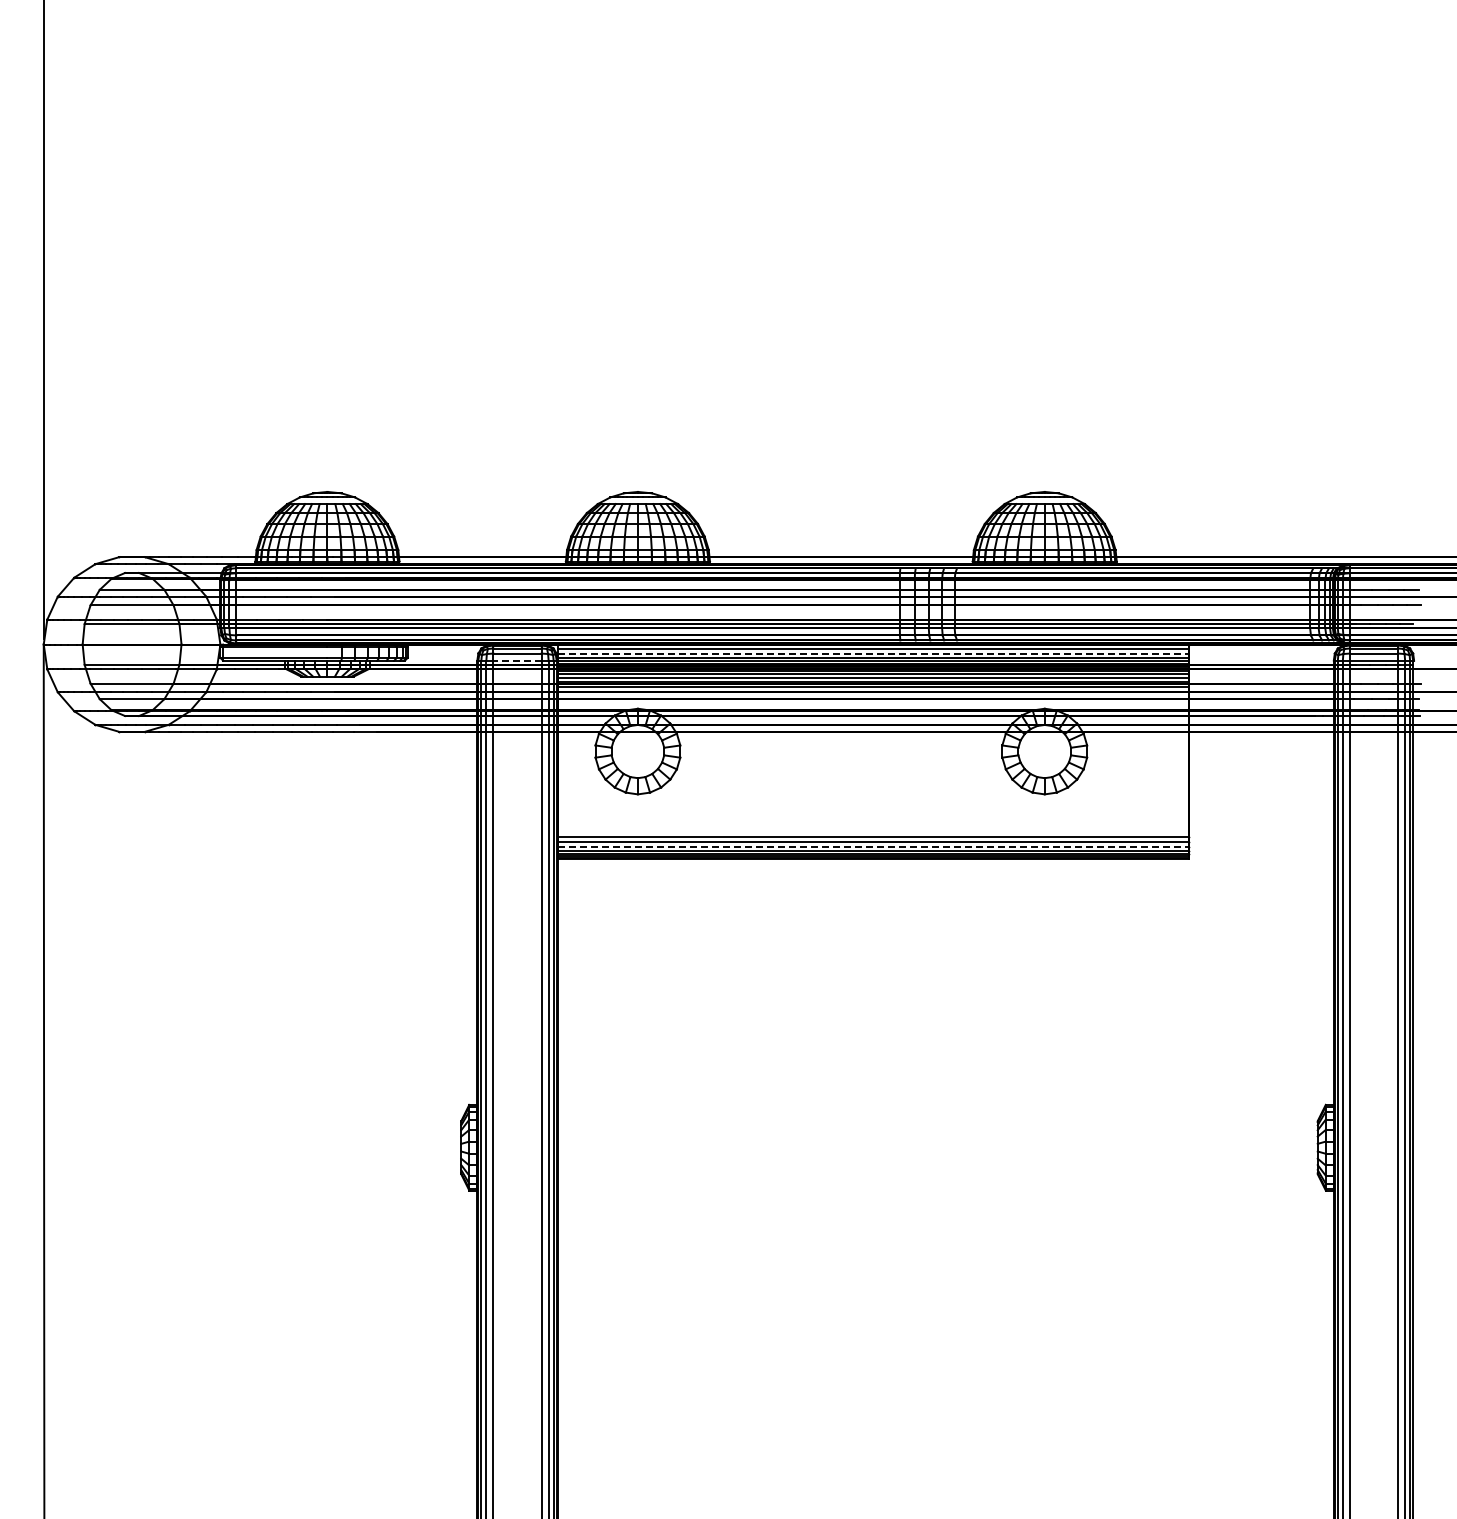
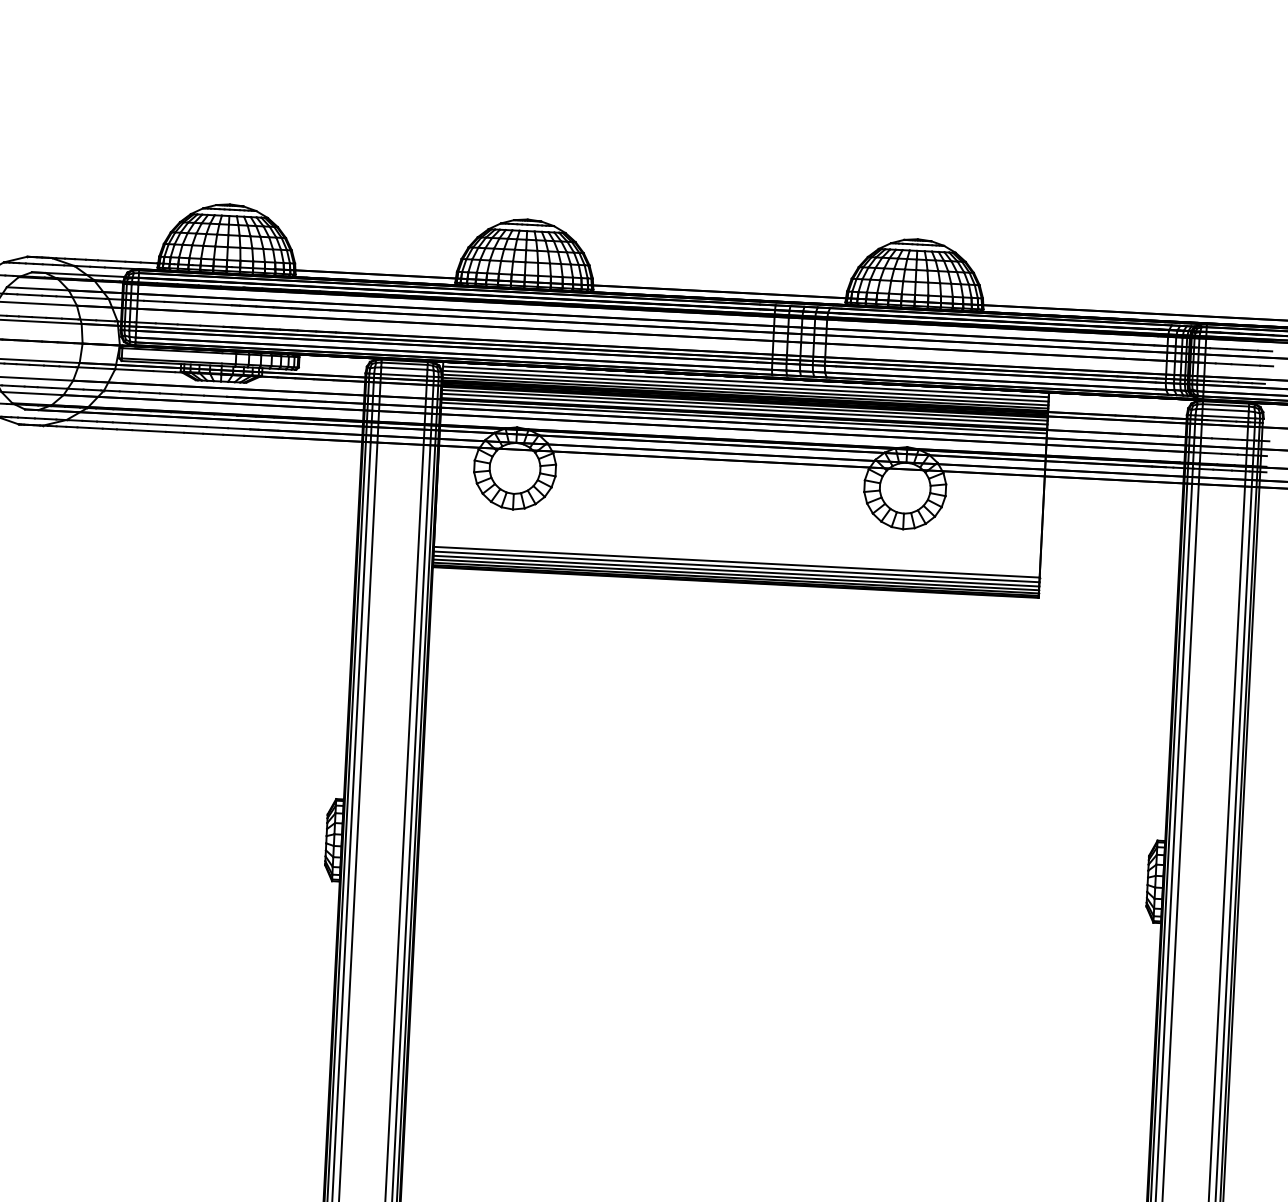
line: (873, 653) -> (745, 385), dashed -> solid
line: (516, 660) -> (403, 375), dashed -> solid
line: (873, 846) -> (736, 570), dashed -> solid

